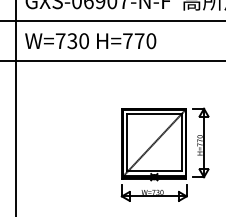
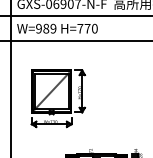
text: (72, 40) -> (46, 28), W=730 -> W=989
part: (165, 154) -> (58, 98), moved

